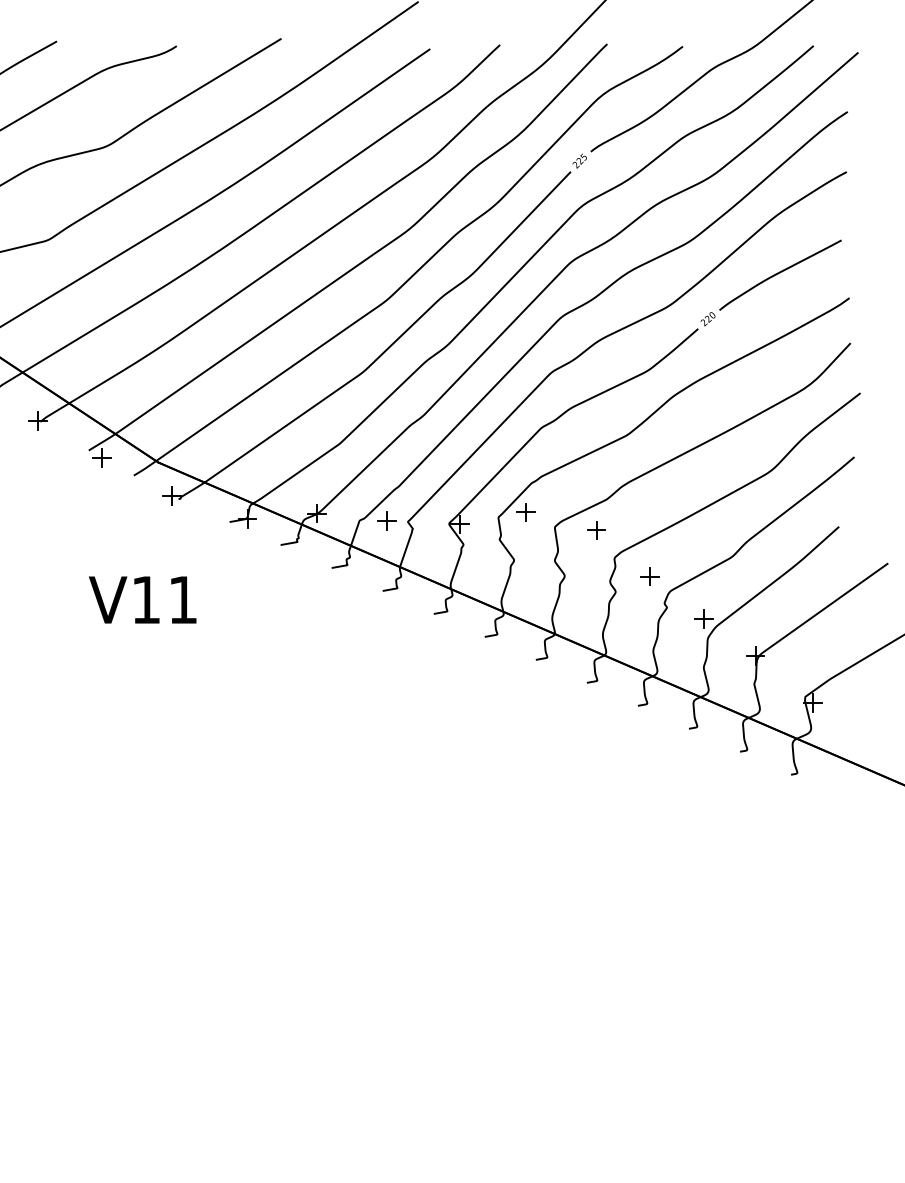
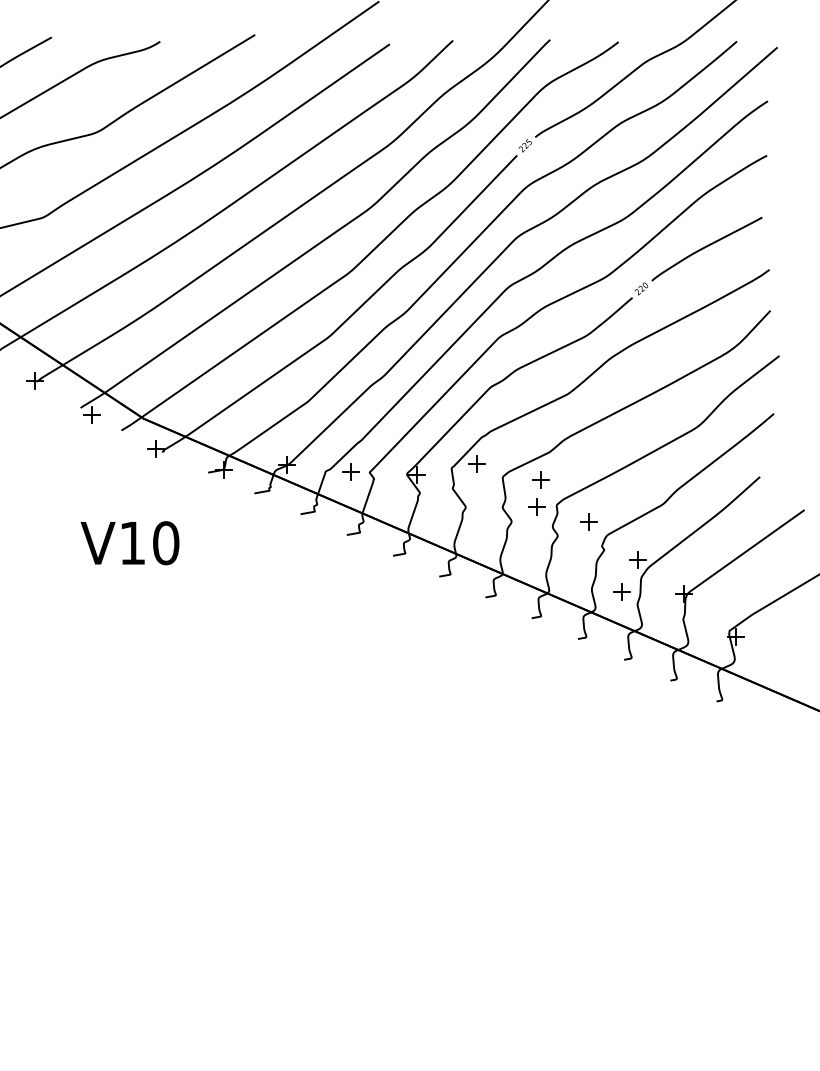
part: (592, 559) -> (536, 506), added
text: (183, 600) -> (166, 543), V11 -> V10
part: (686, 653) -> (621, 591), added

